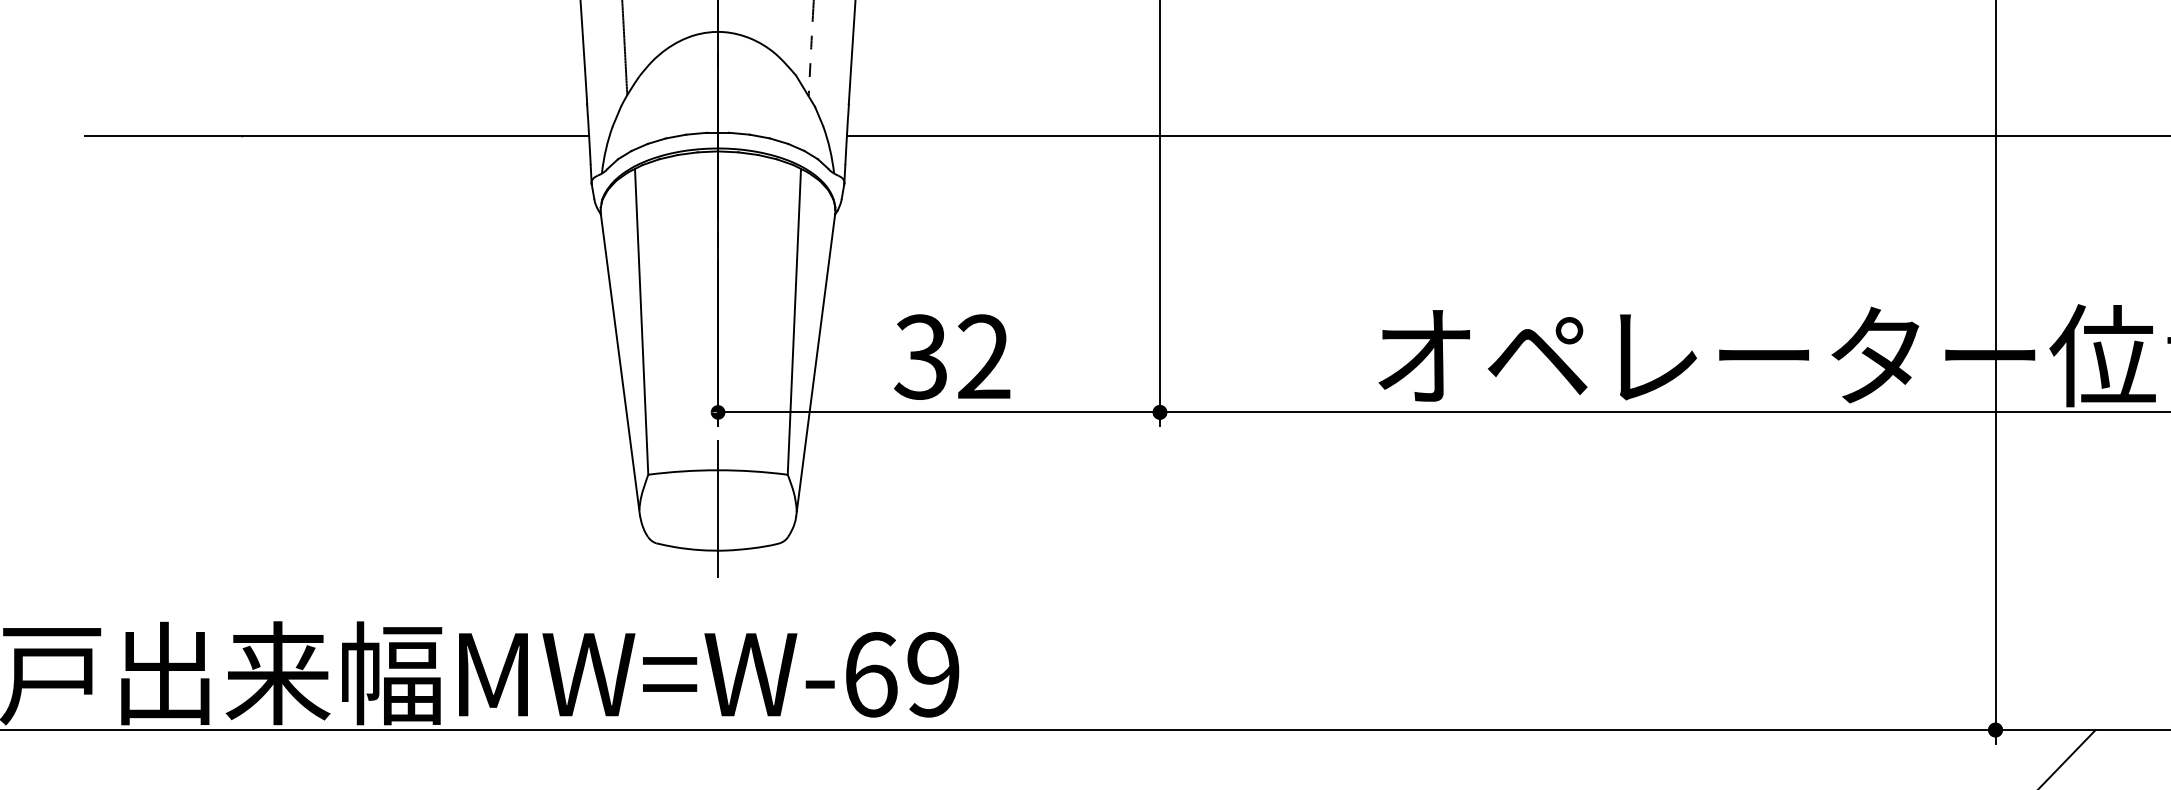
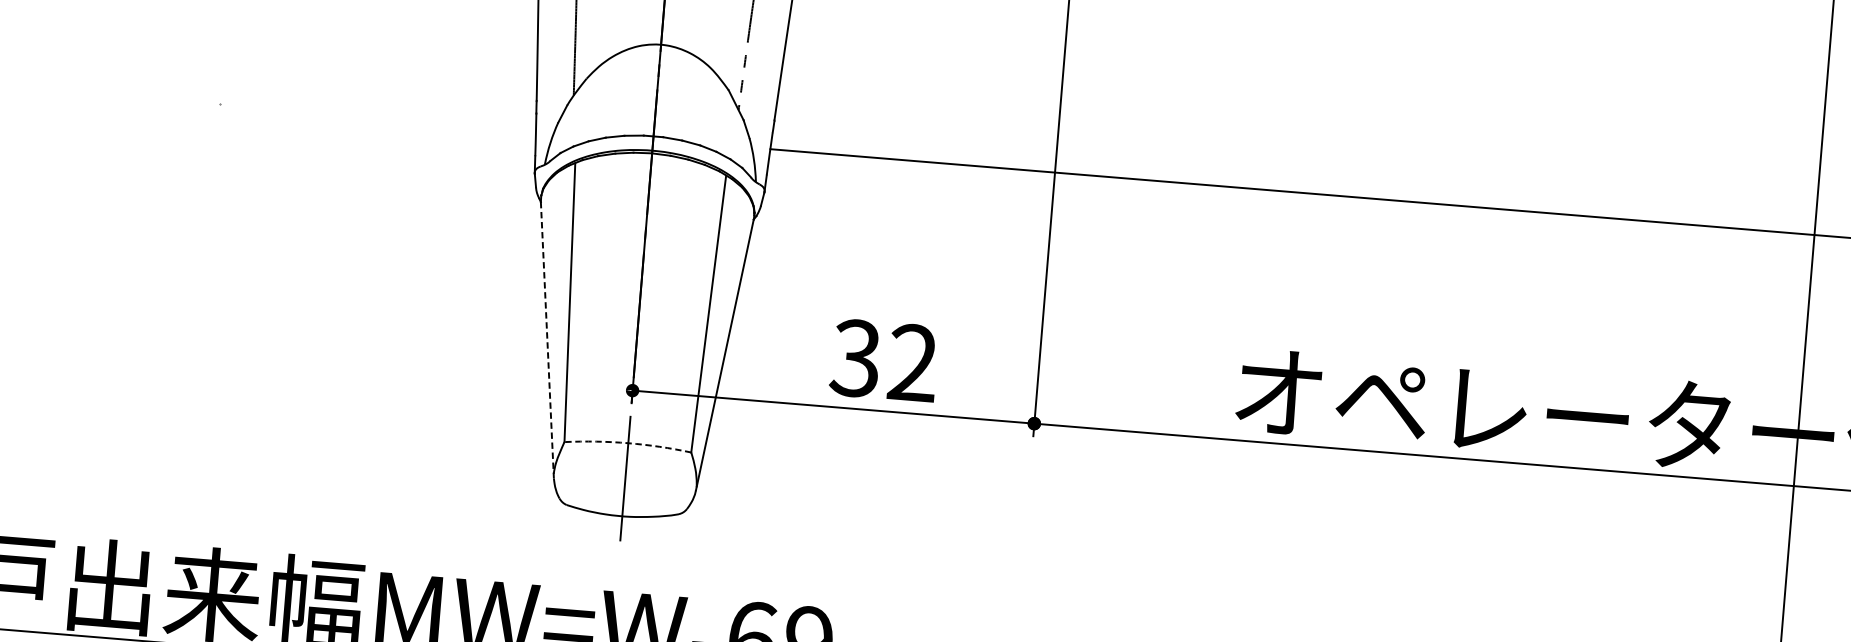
line: (336, 136) -> (306, 111), removed
text: (952, 356) -> (884, 360), moved
line: (620, 365) -> (547, 340), solid -> dashed
arc: (718, 470) -> (628, 443), solid -> dashed

